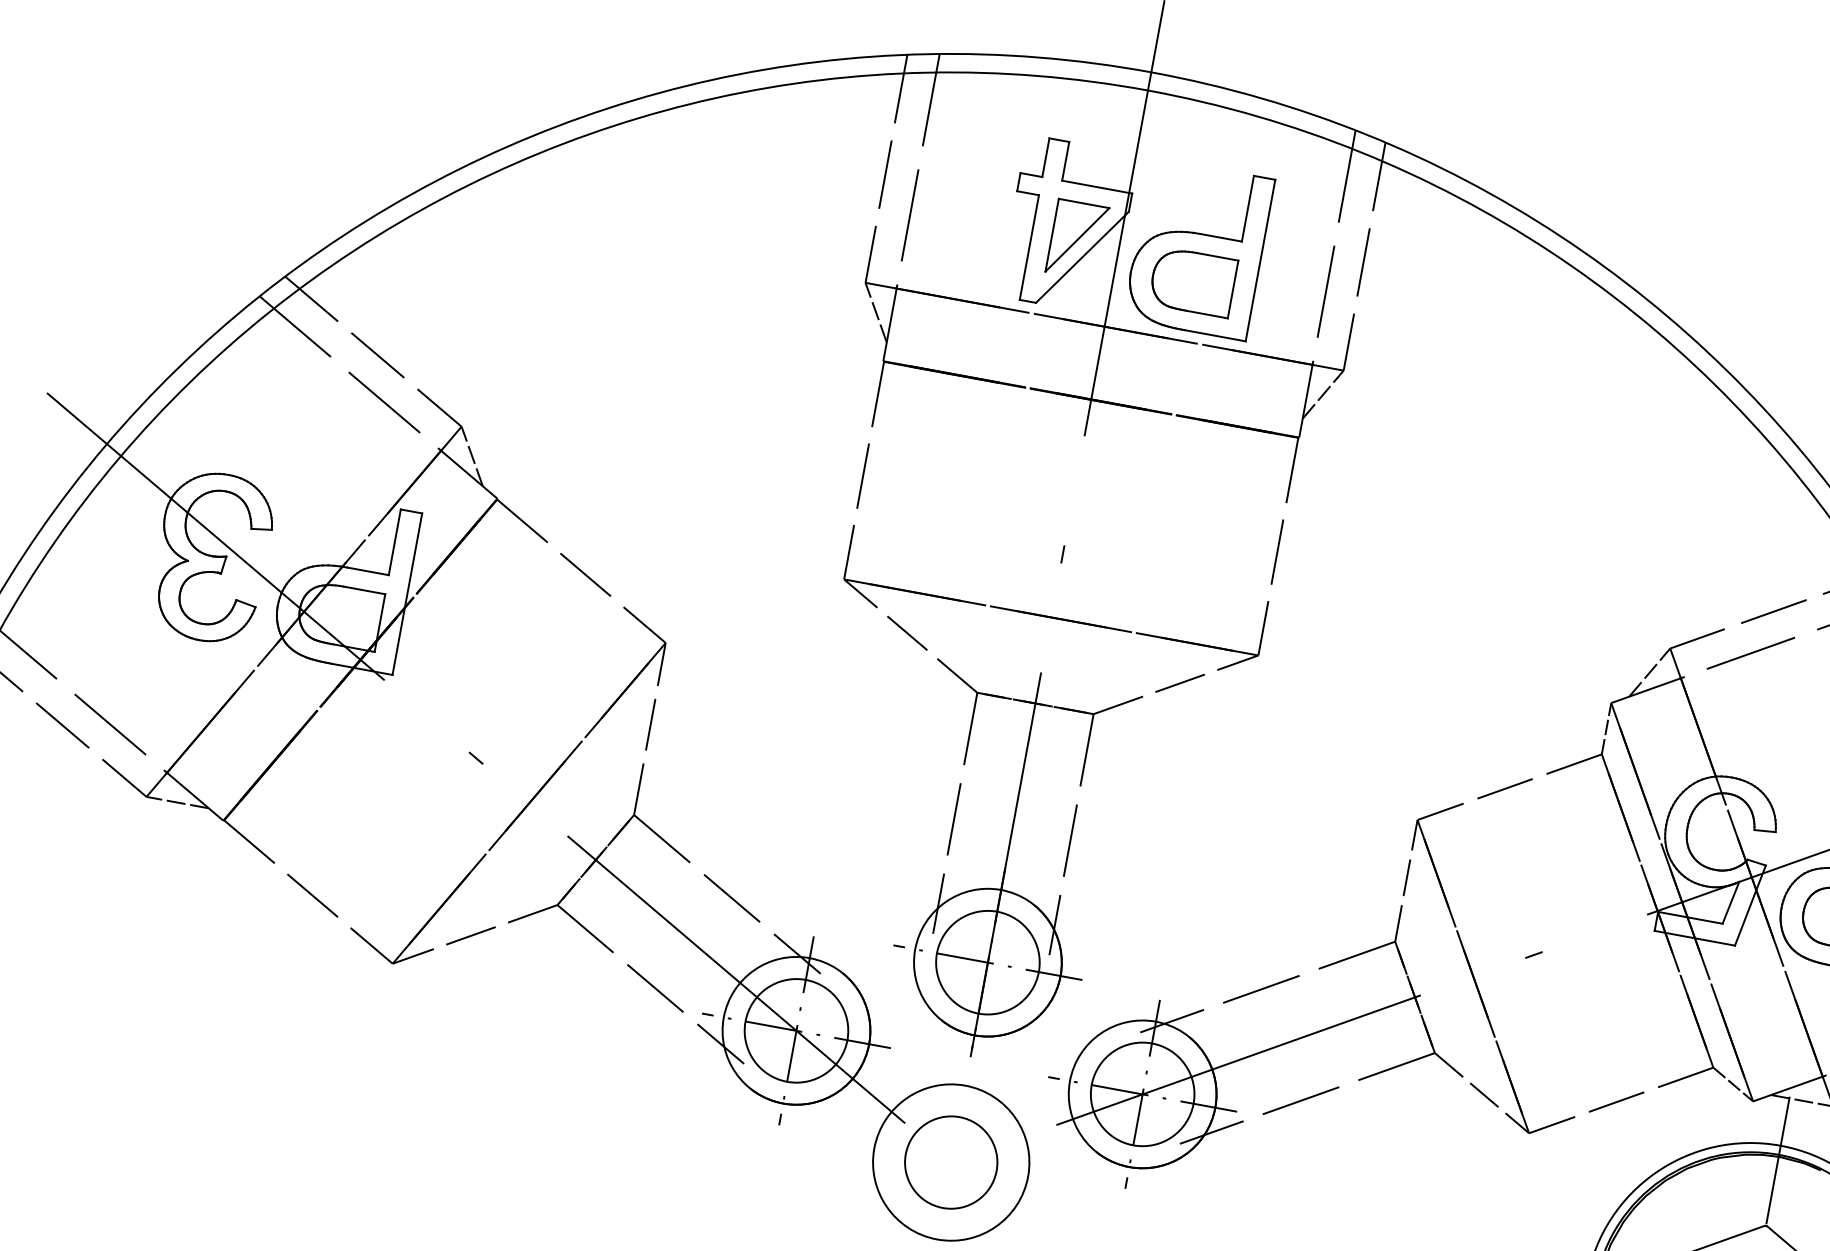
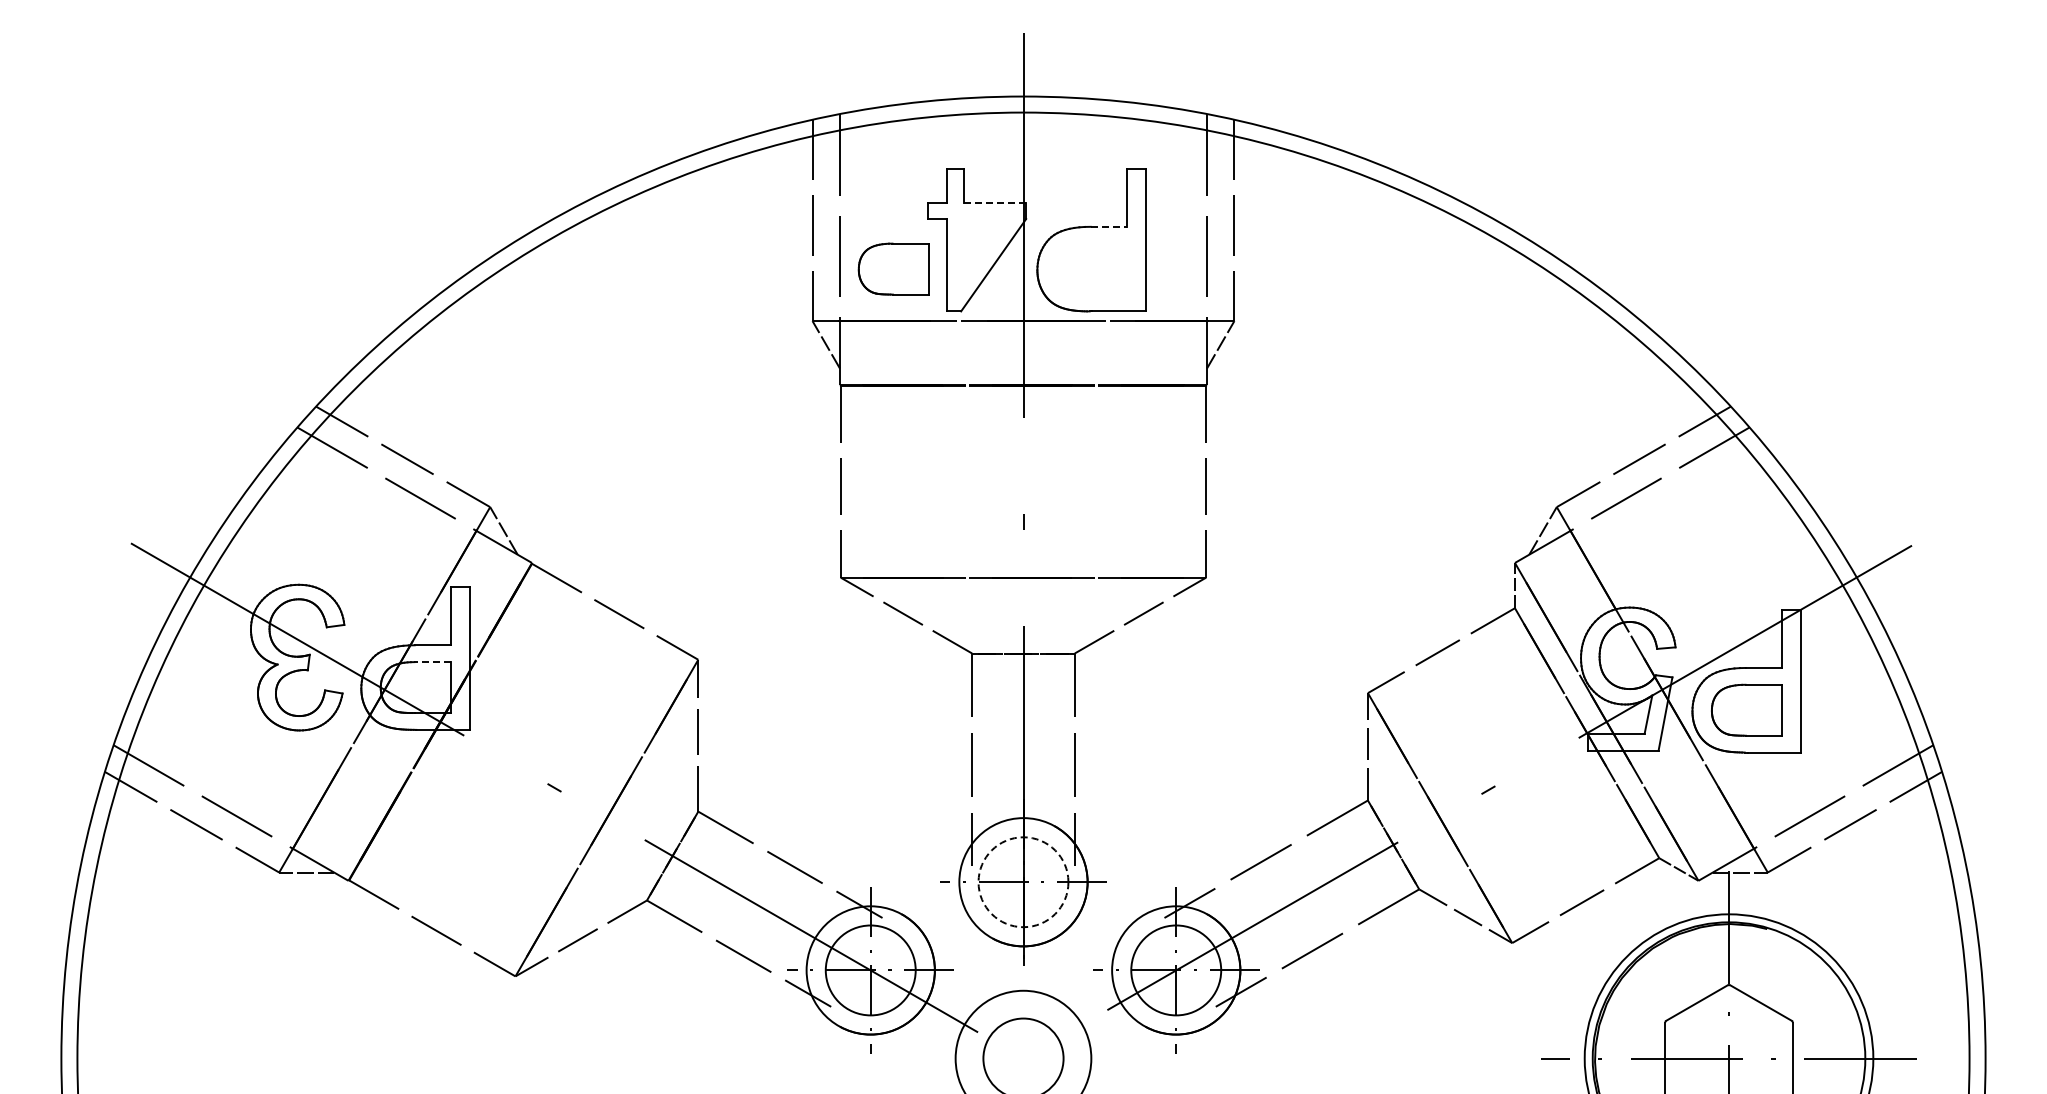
line: (1097, 187) -> (995, 203), solid -> dashed
line: (1221, 237) -> (1109, 226), solid -> dashed
part: (1077, 240) -> (986, 251), removed
part: (1192, 281) -> (893, 268), moved
line: (363, 590) -> (432, 662), solid -> dashed
circle: (987, 962) -> (1023, 882), solid -> dashed

